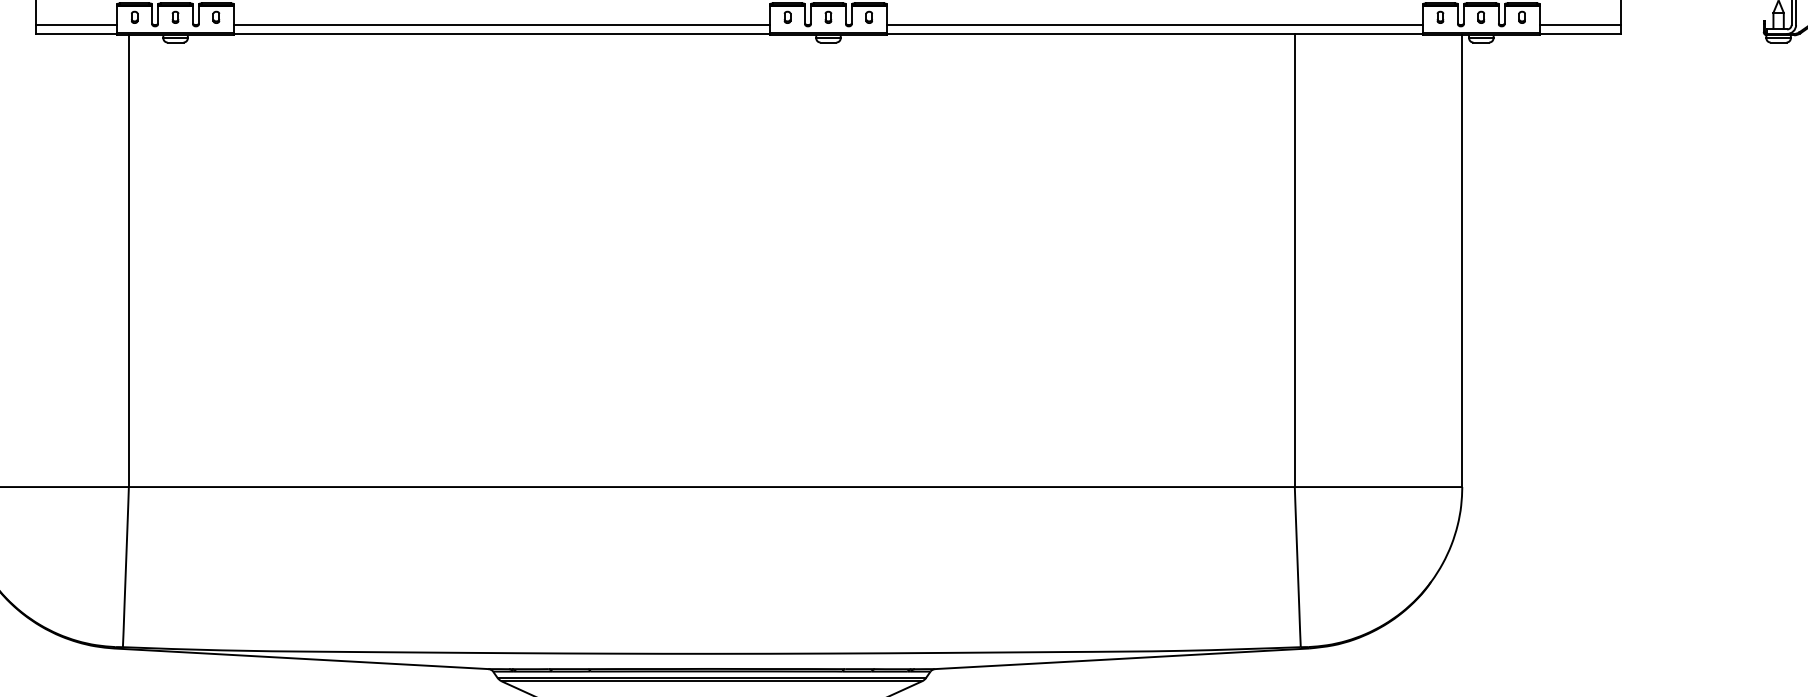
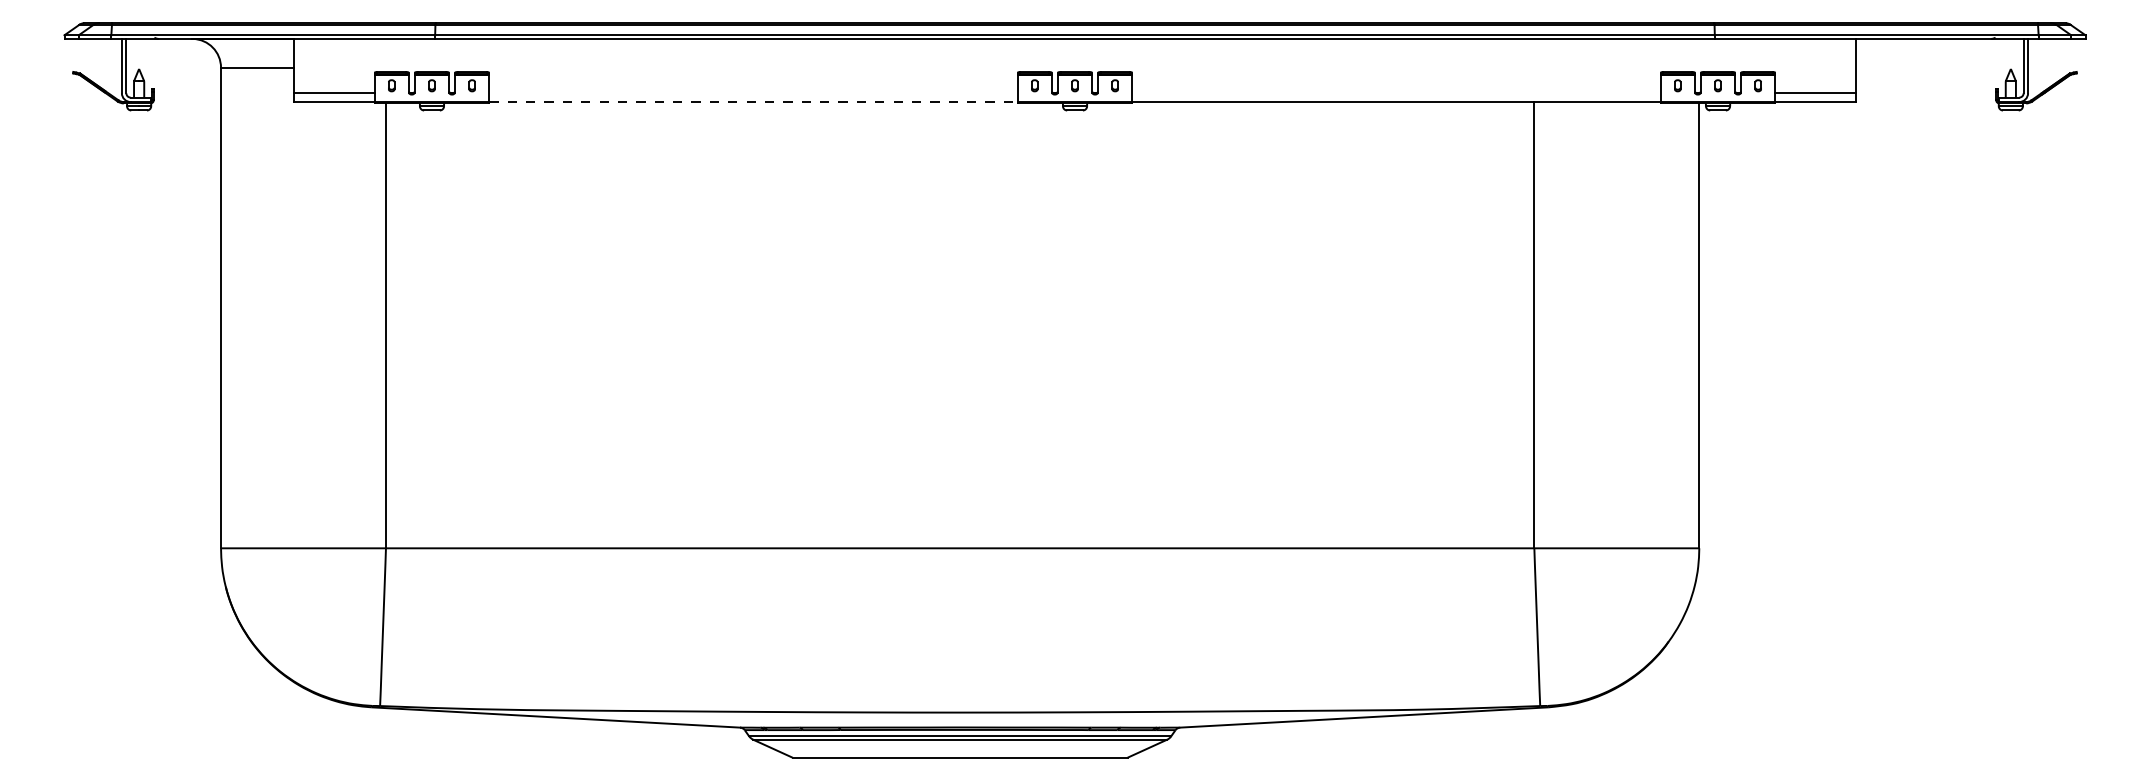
line: (502, 25) -> (753, 93), removed
line: (1154, 25) -> (1396, 93), removed
line: (502, 34) -> (753, 102), solid -> dashed

